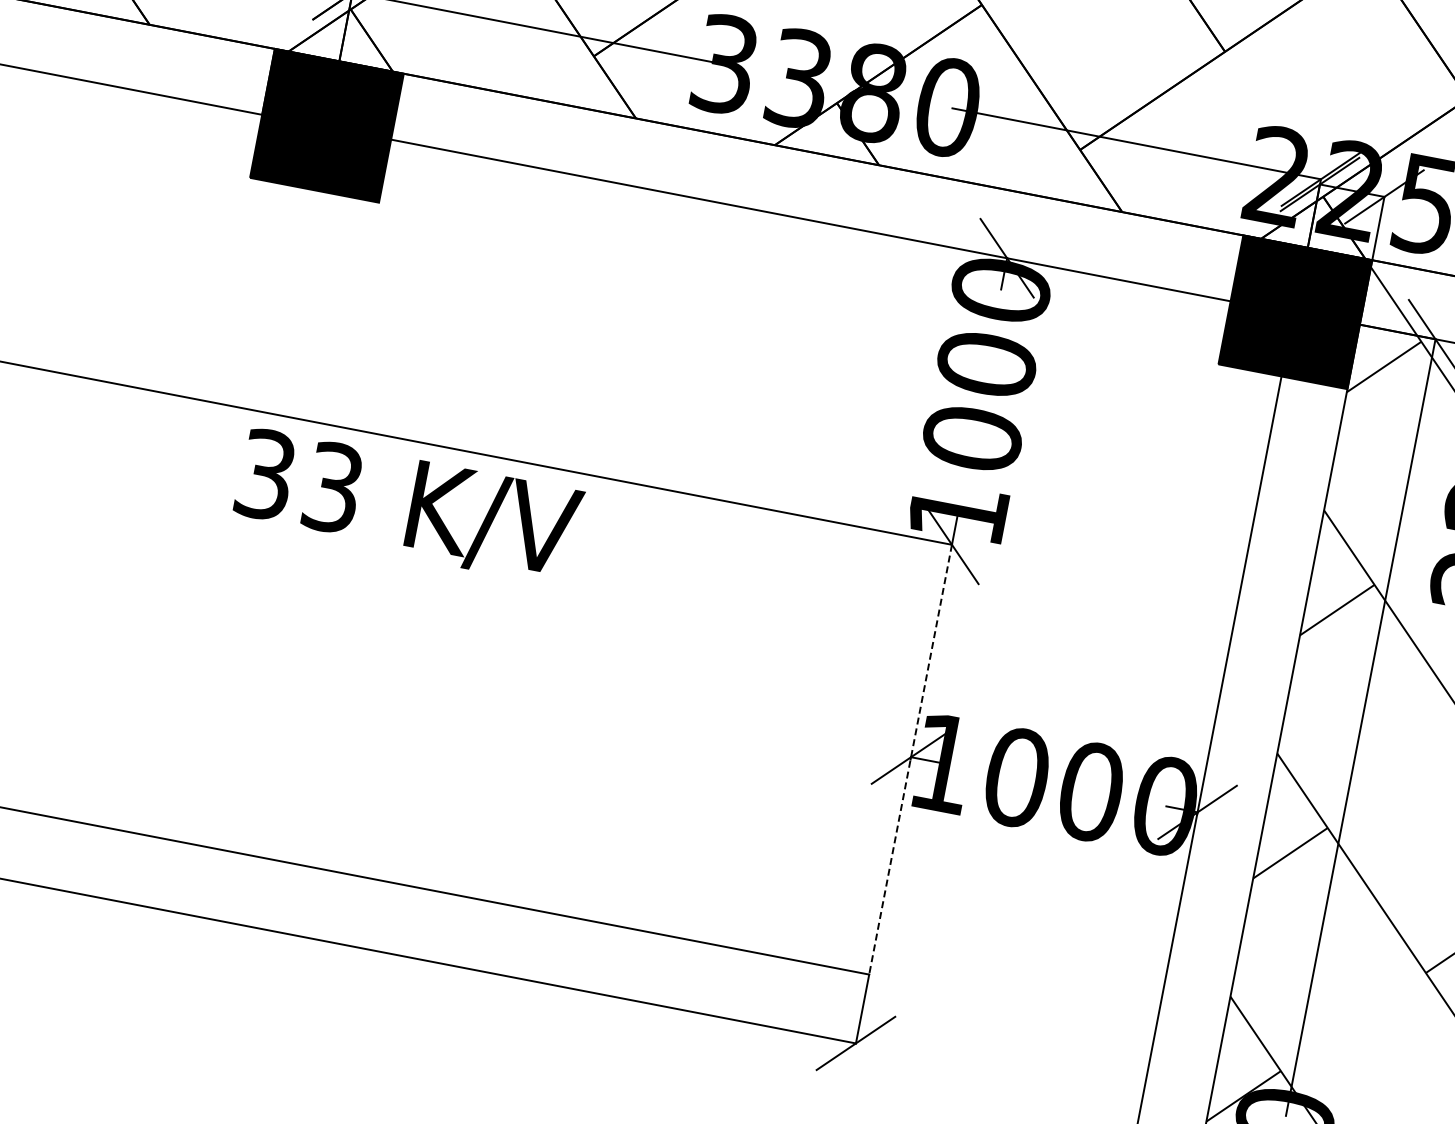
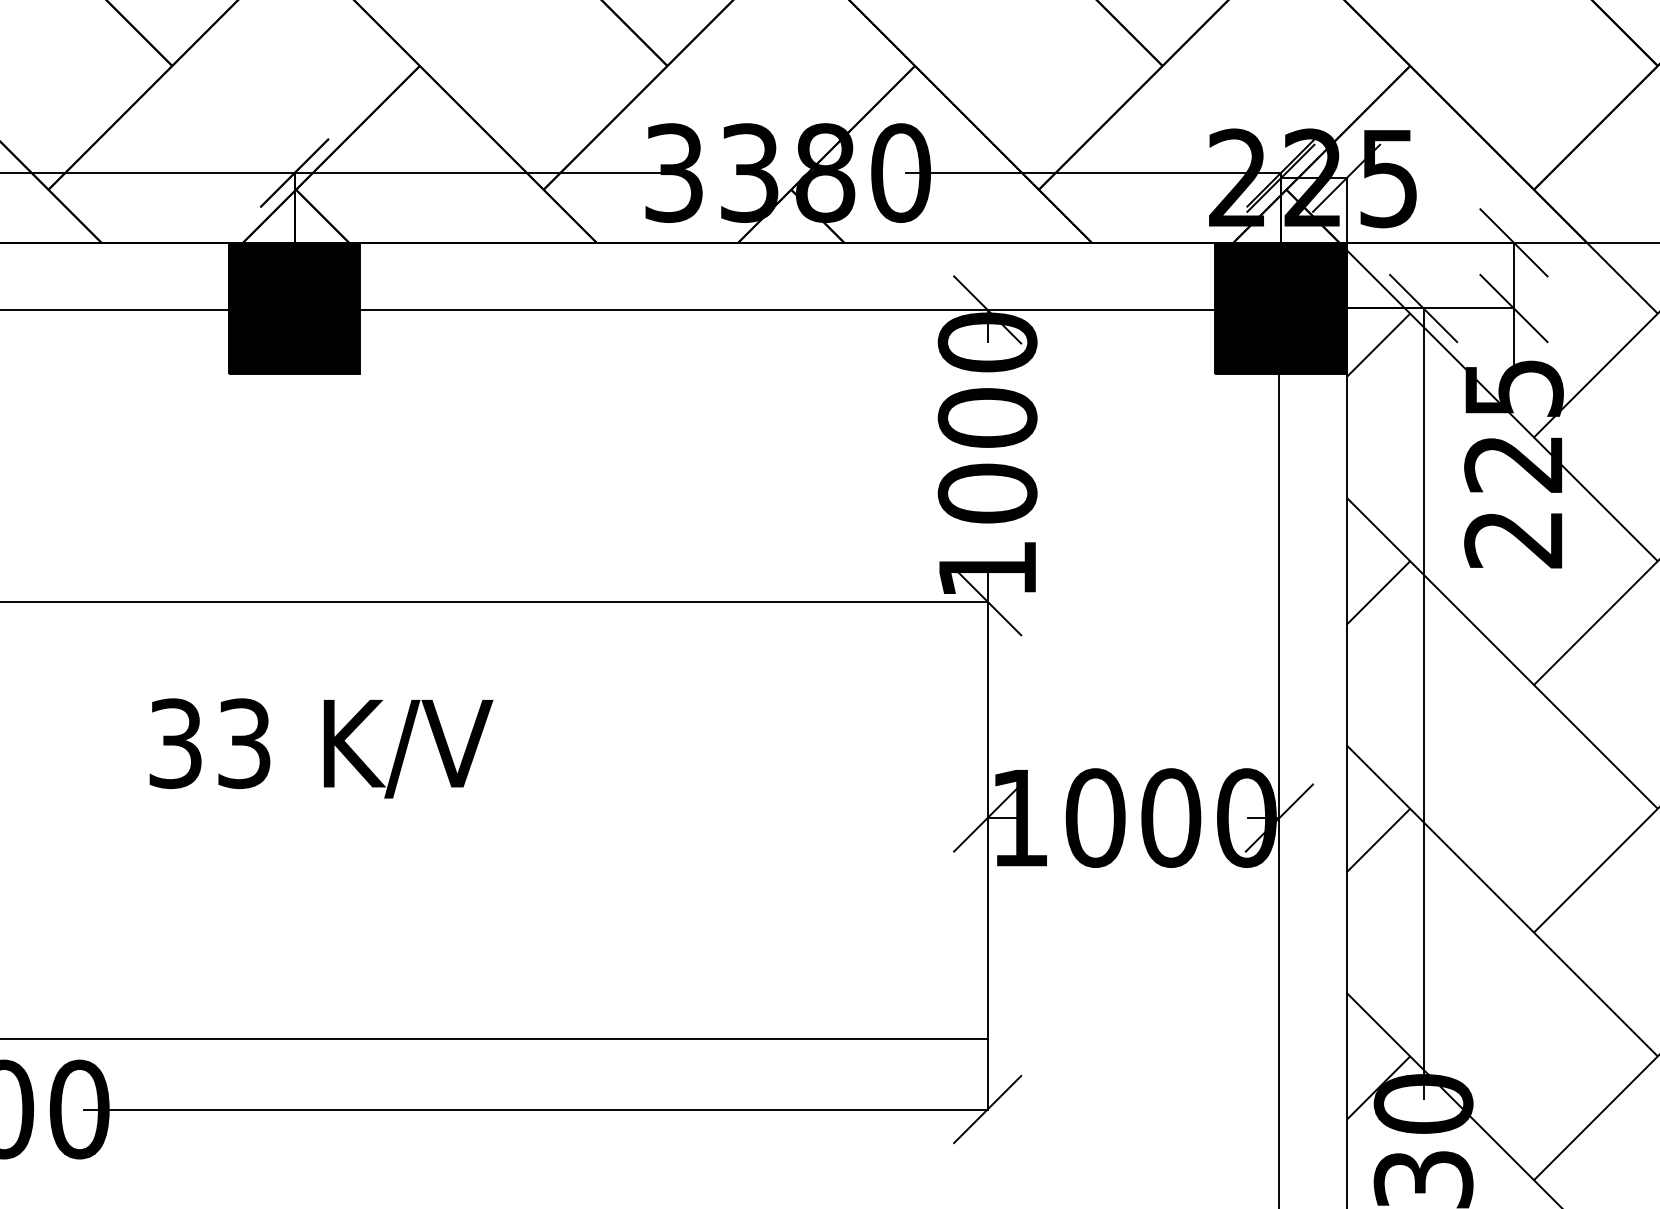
text: (408, 507) -> (321, 748), moved
line: (910, 759) -> (987, 820), dashed -> solid

